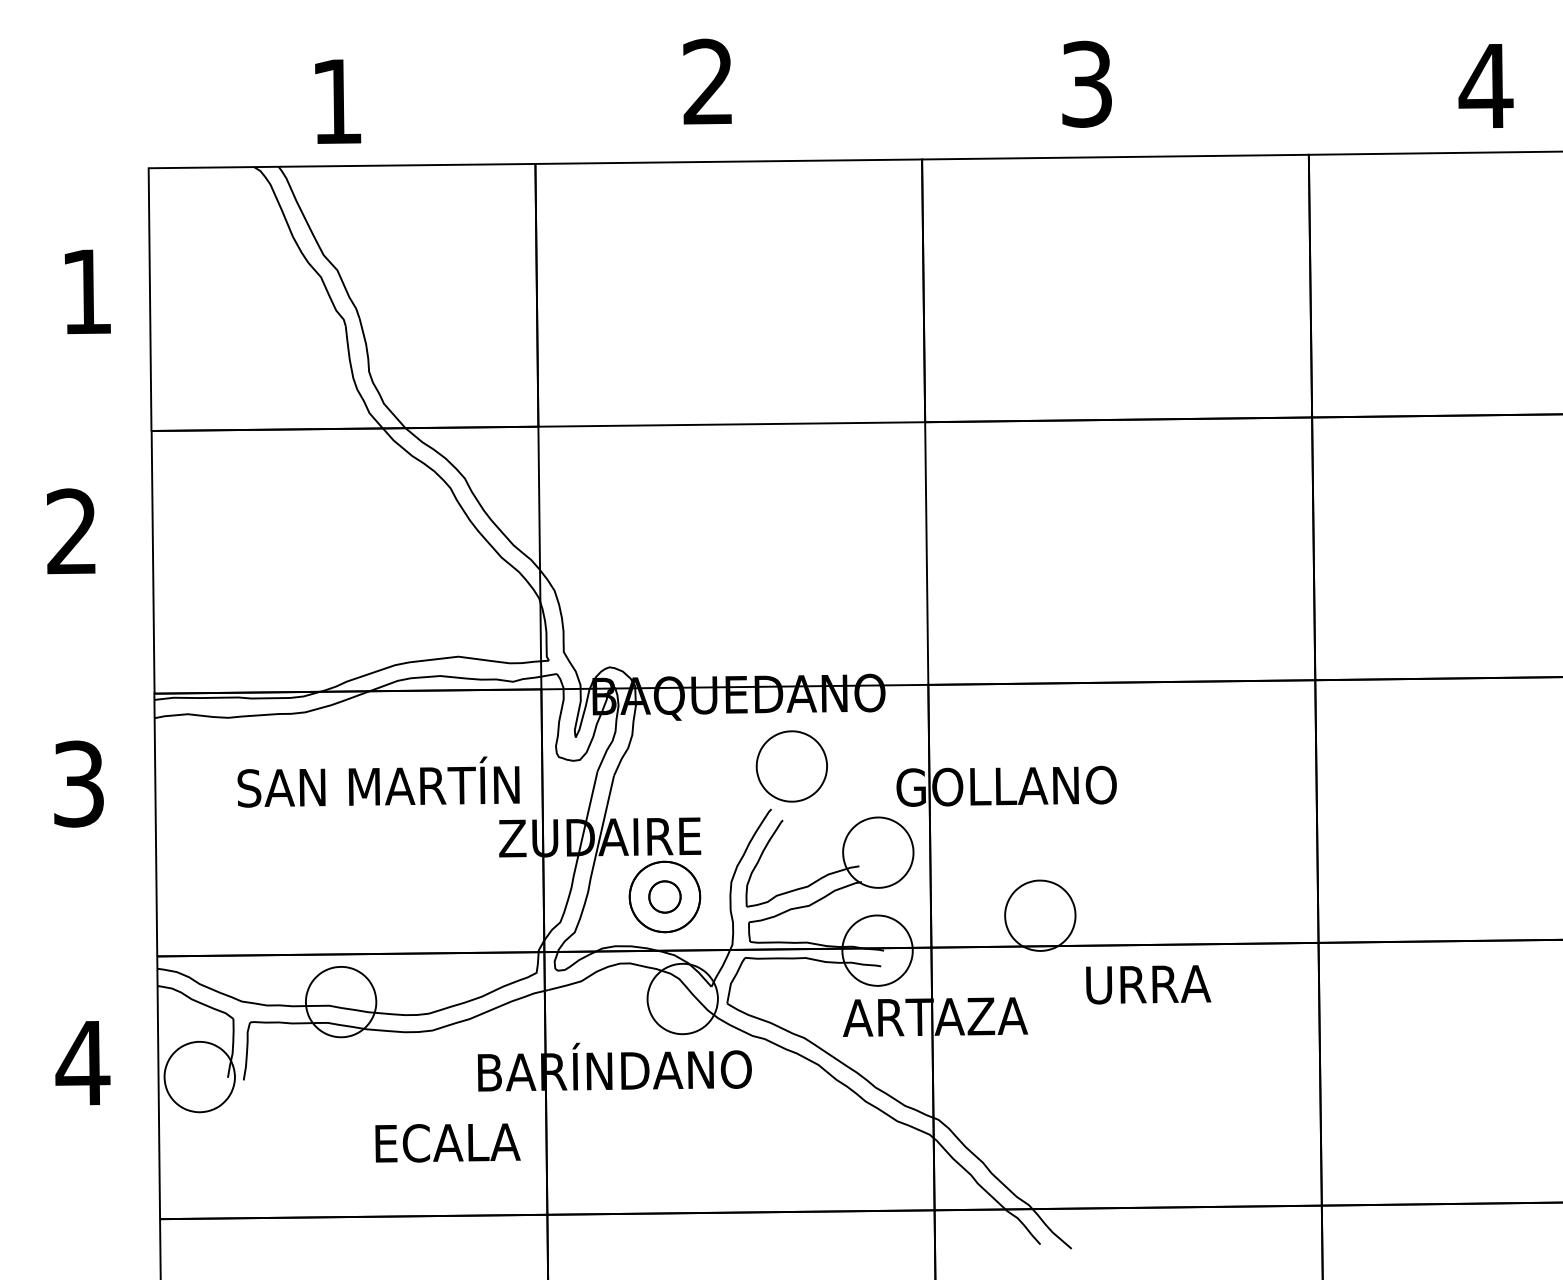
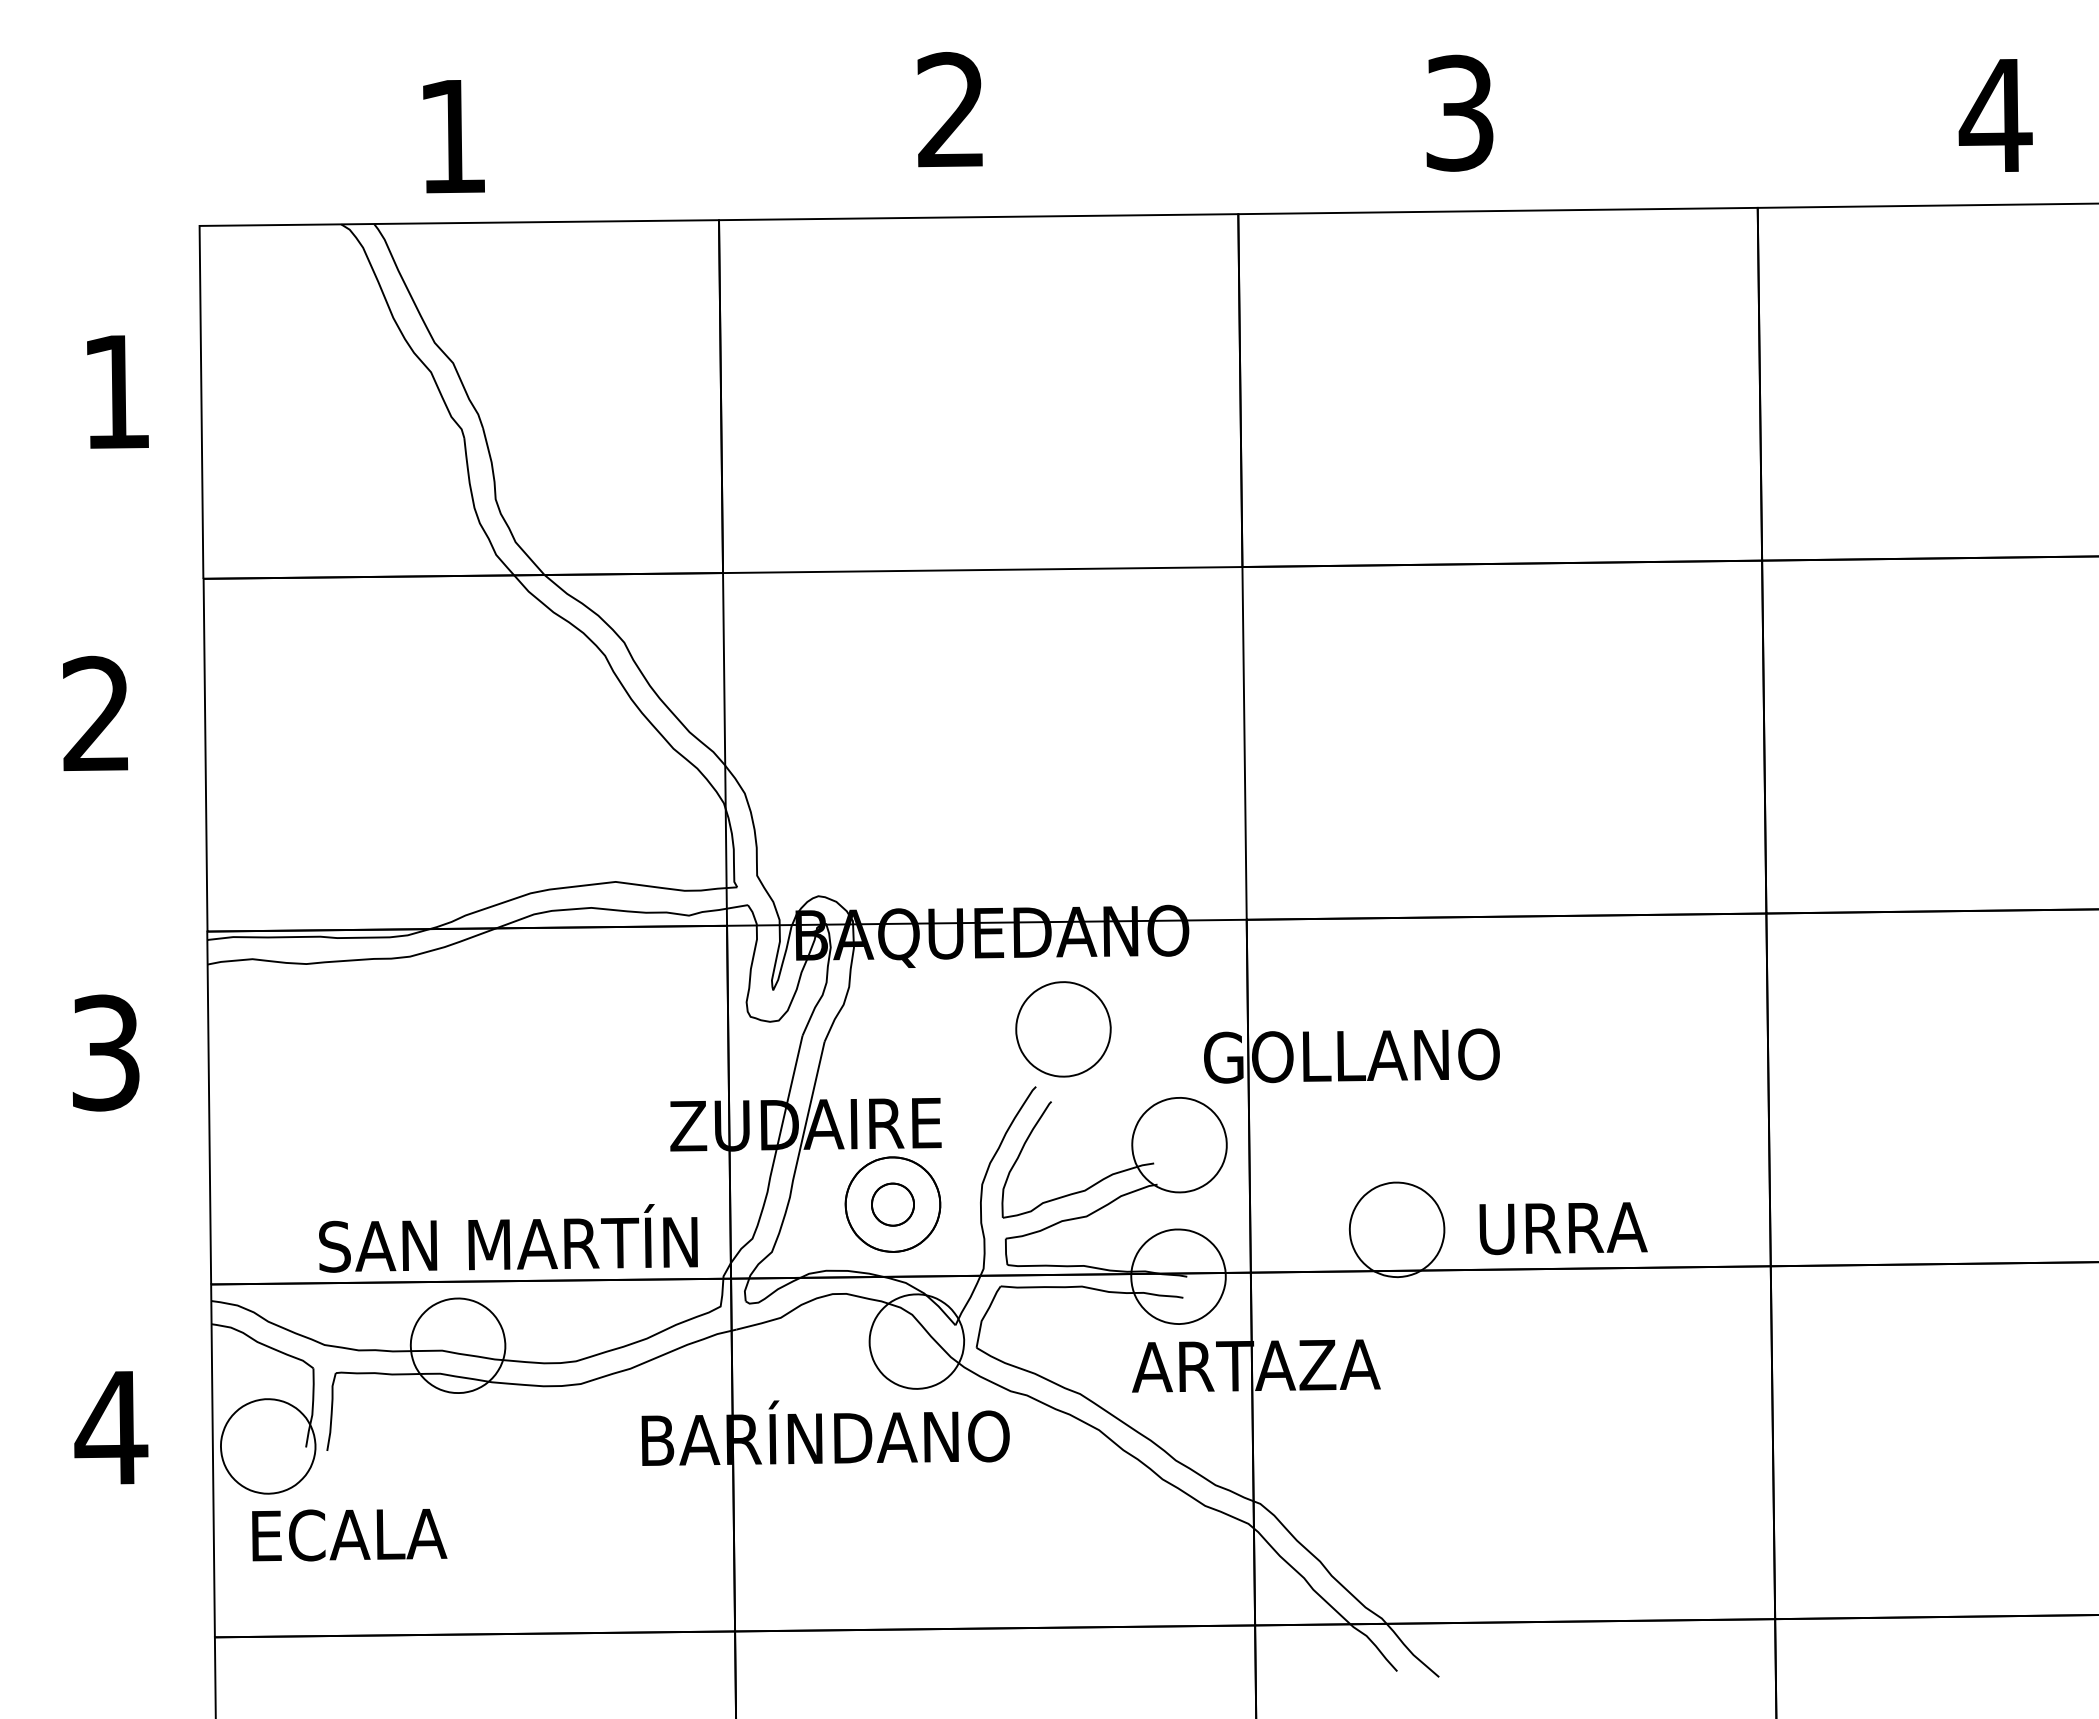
text: (378, 782) -> (508, 1238), moved
text: (1148, 984) -> (1563, 1228), moved
text: (447, 1143) -> (349, 1535), moved

